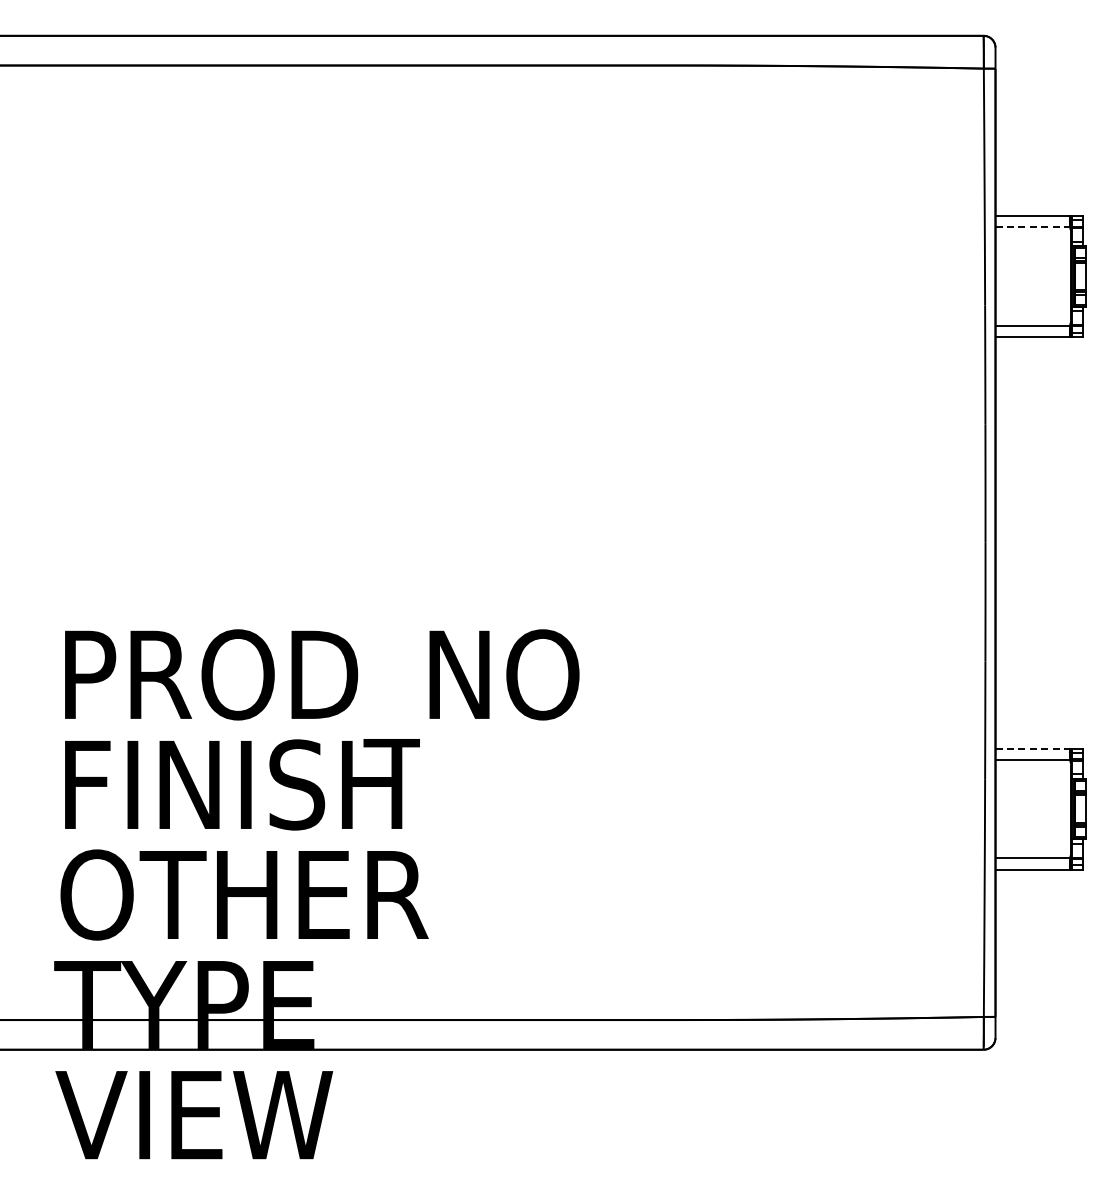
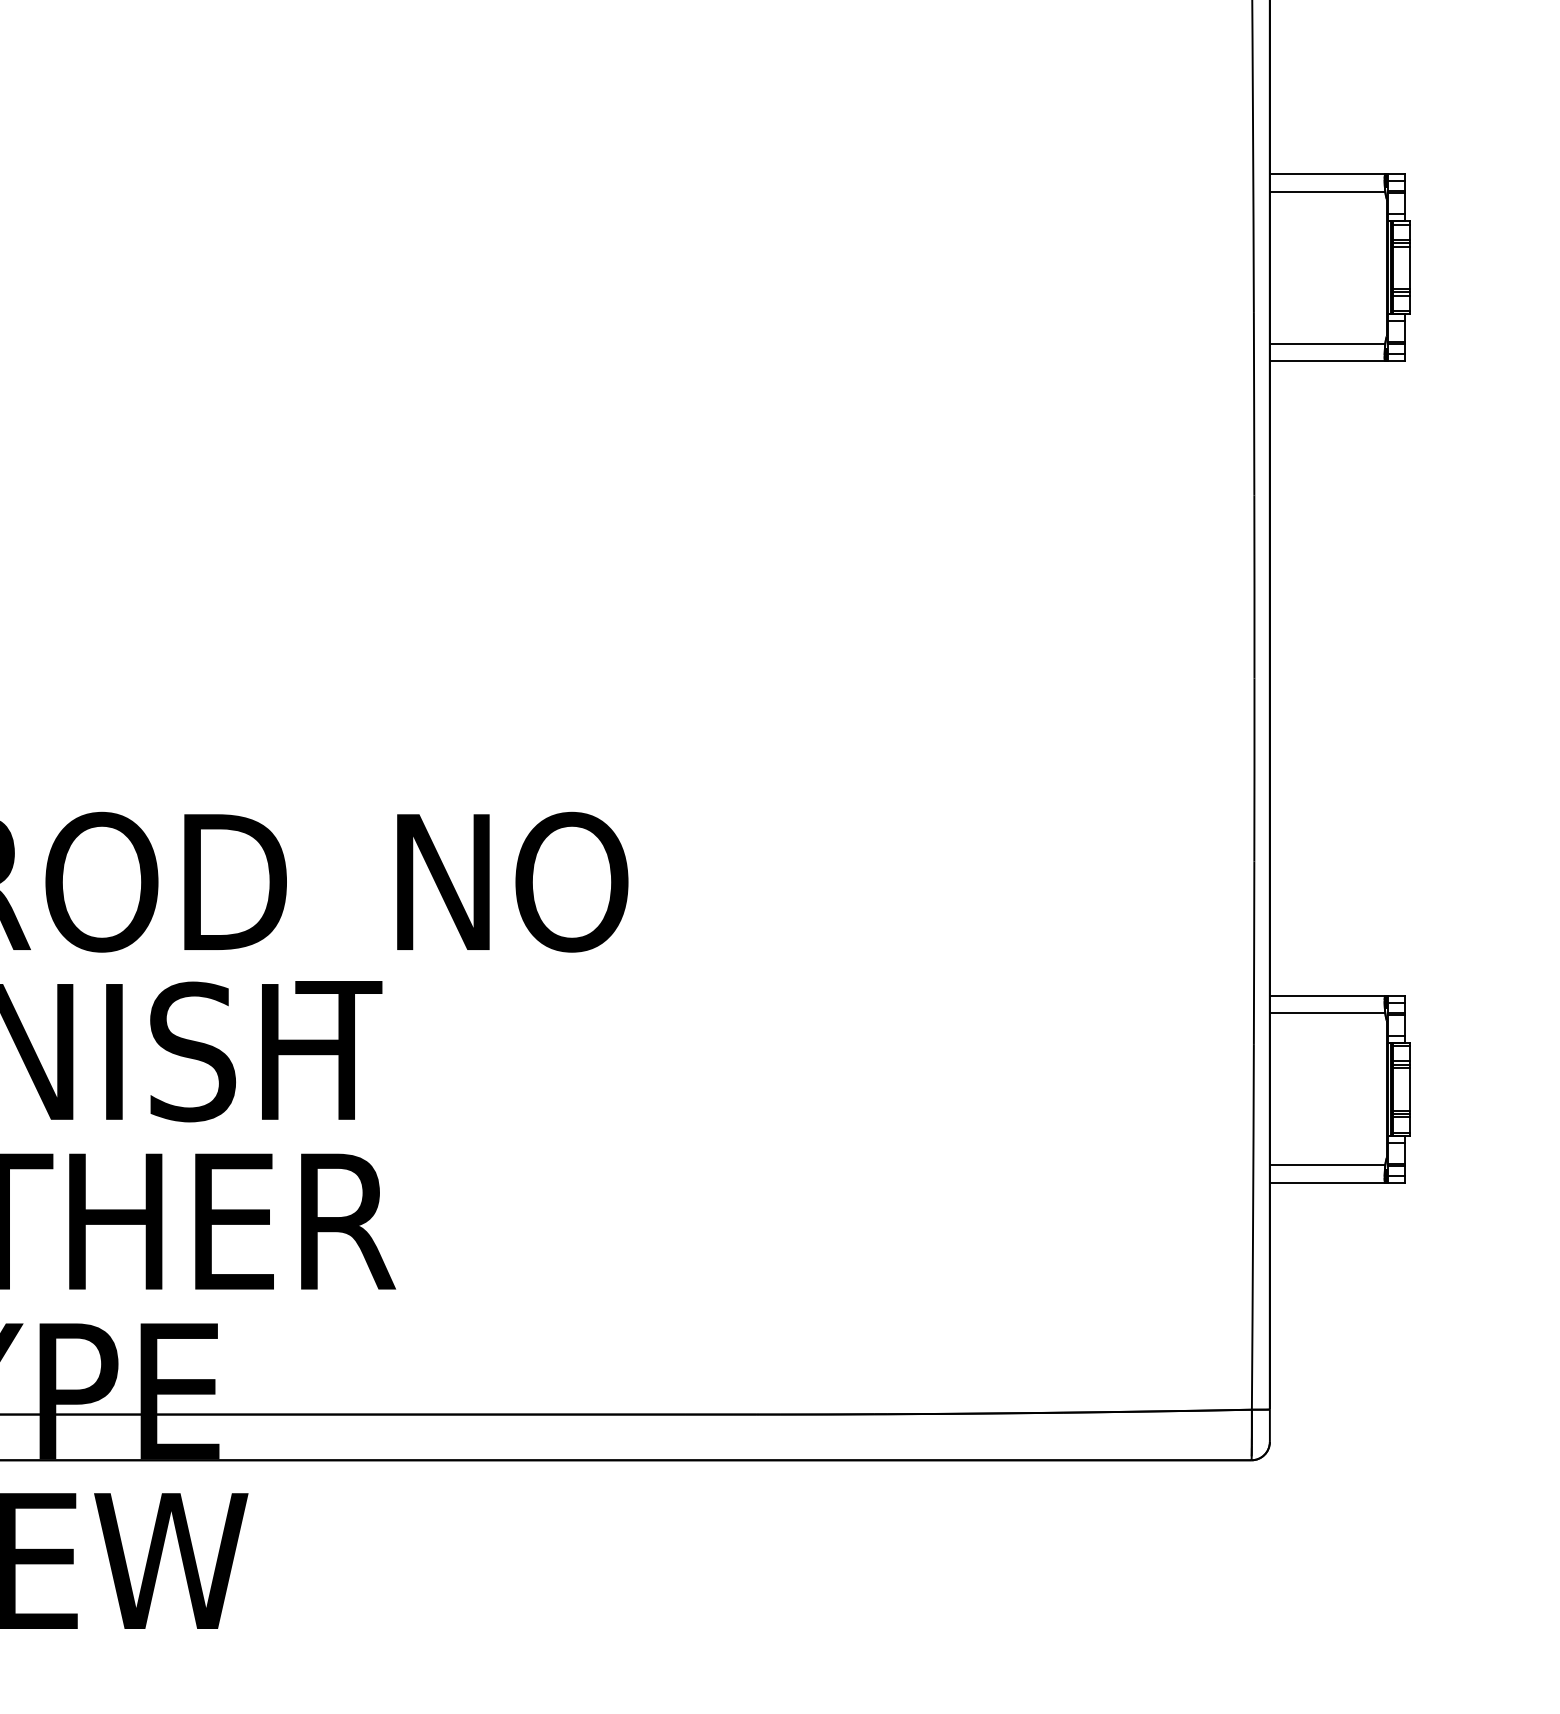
line: (1033, 227) -> (1328, 192), dashed -> solid
line: (1033, 748) -> (1328, 995), dashed -> solid

